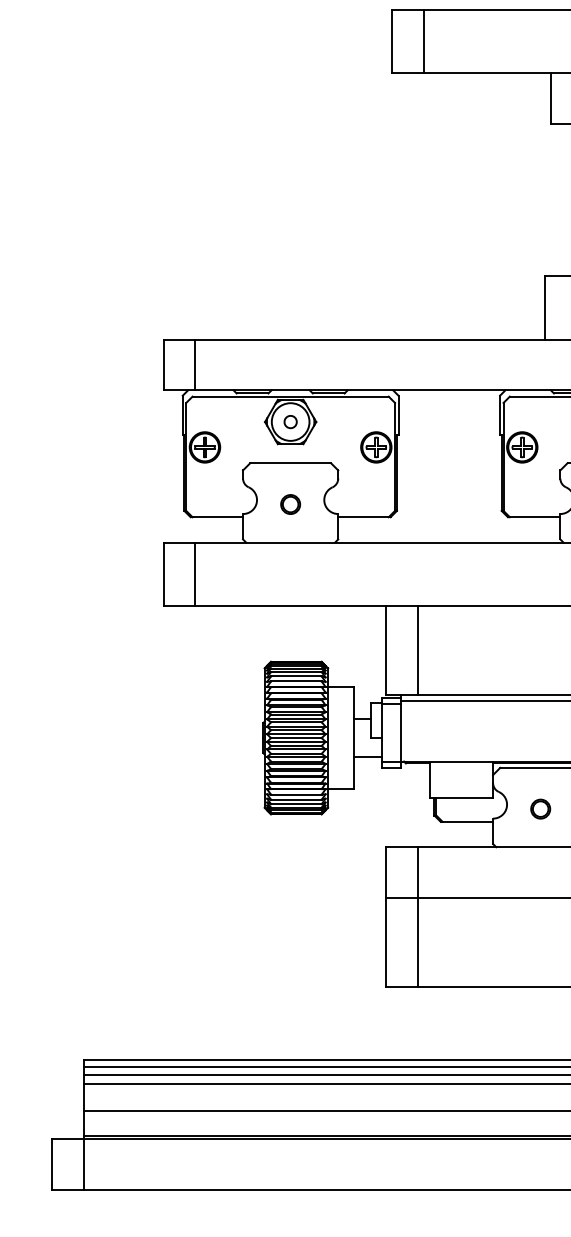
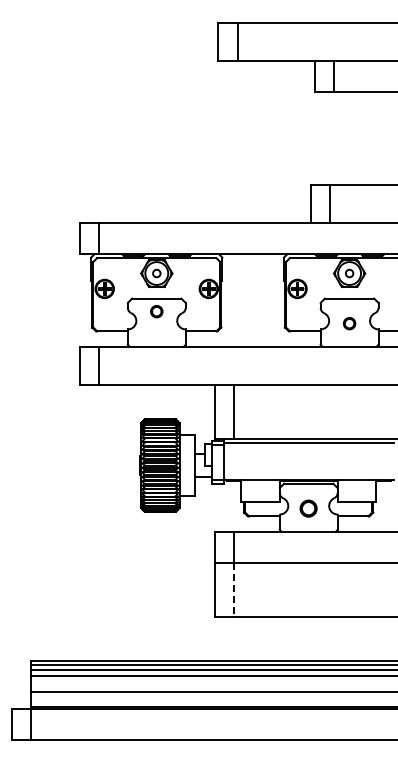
circle: (290, 504) -> (156, 311), moved
circle: (540, 808) -> (308, 508), size x1.4
line: (416, 942) -> (233, 589), solid -> dashed

